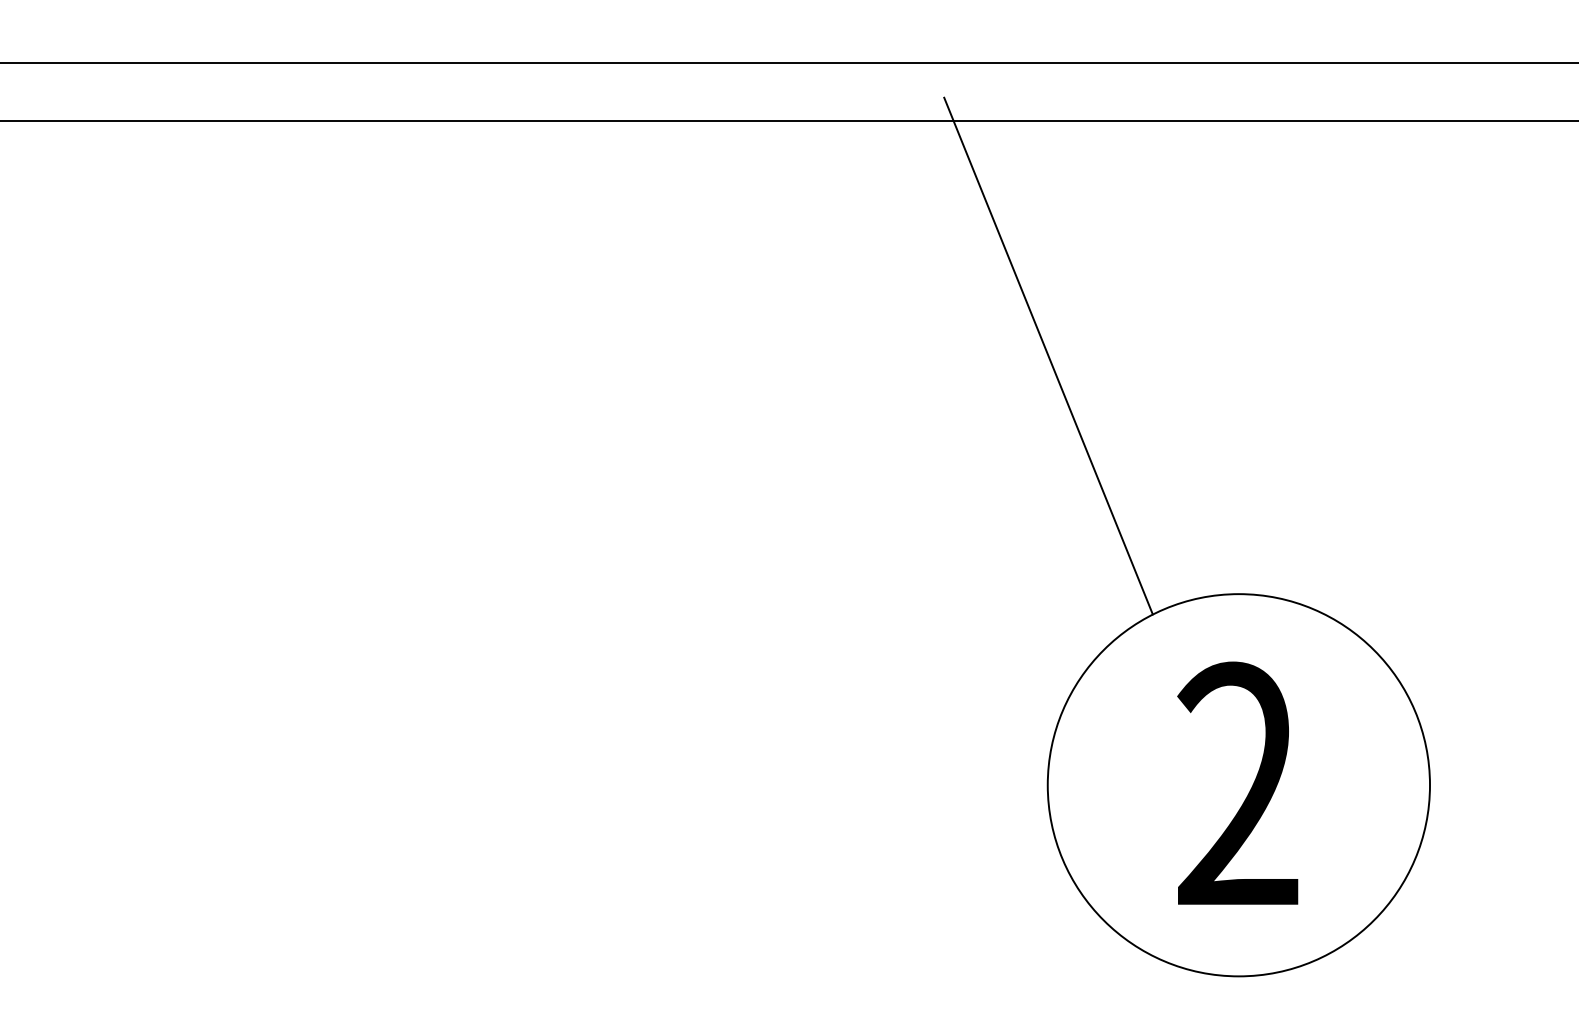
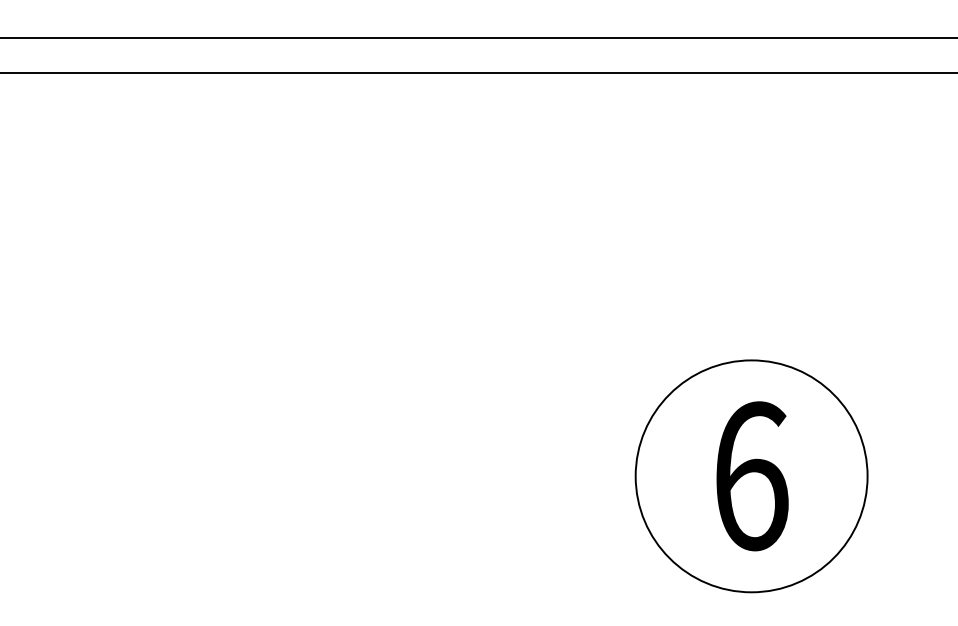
line: (1047, 355) -> (635, 215), removed
text: (1238, 785) -> (751, 476), 2 -> 6

